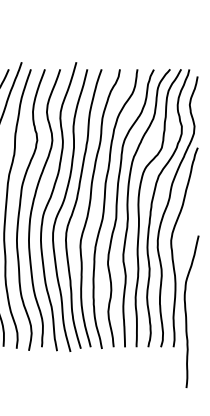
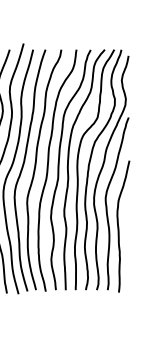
curve: (186, 311) -> (118, 226), moved

